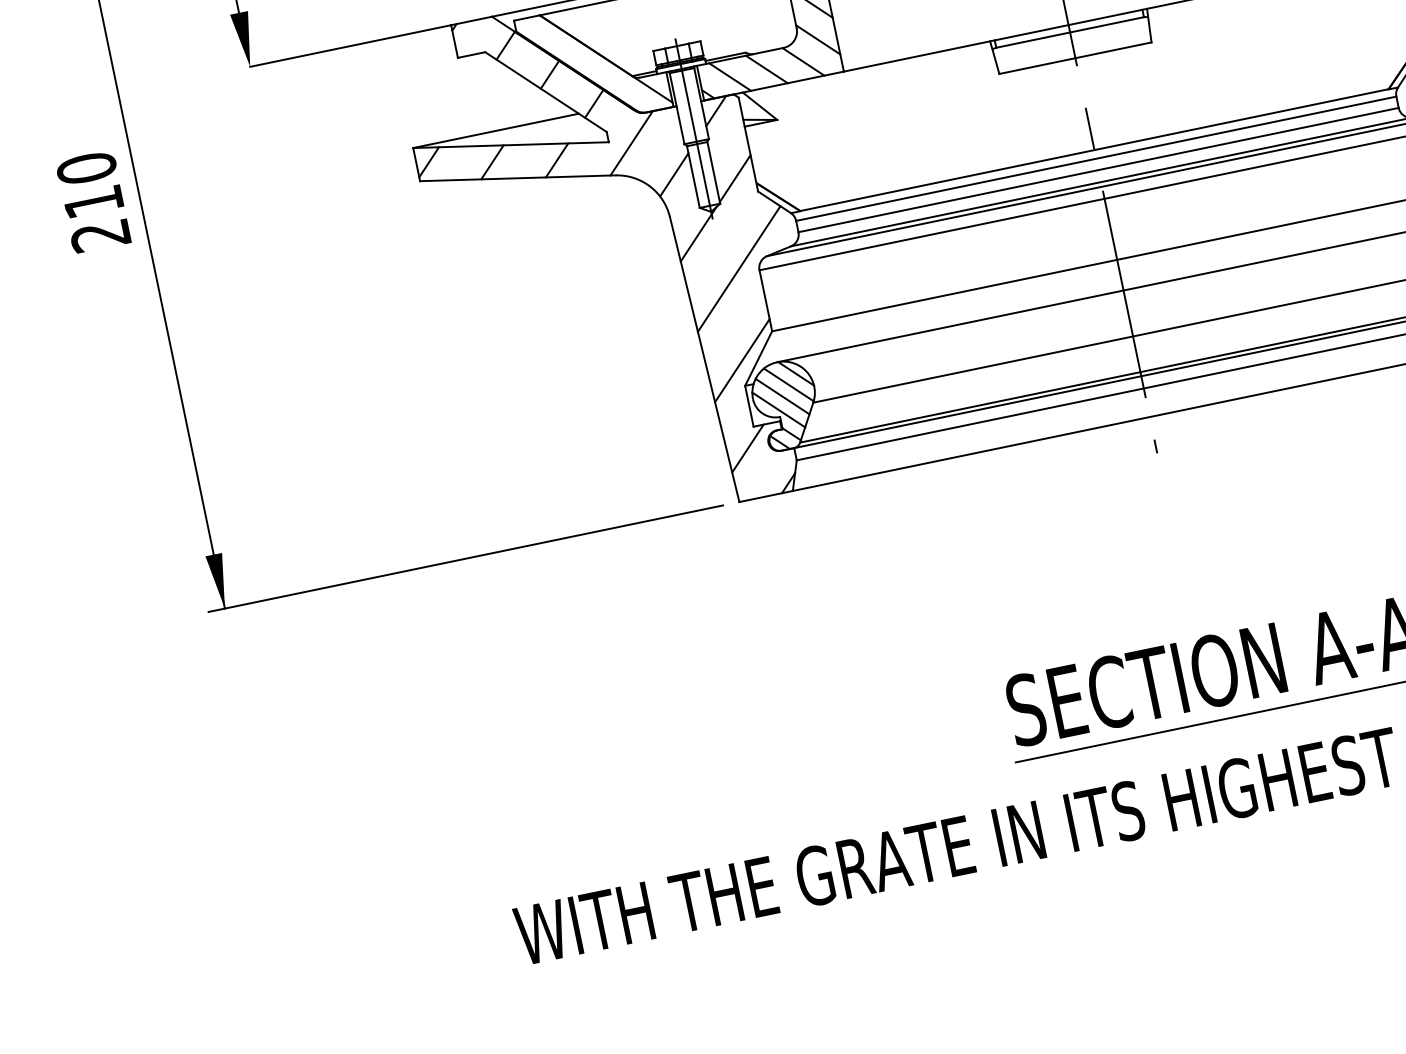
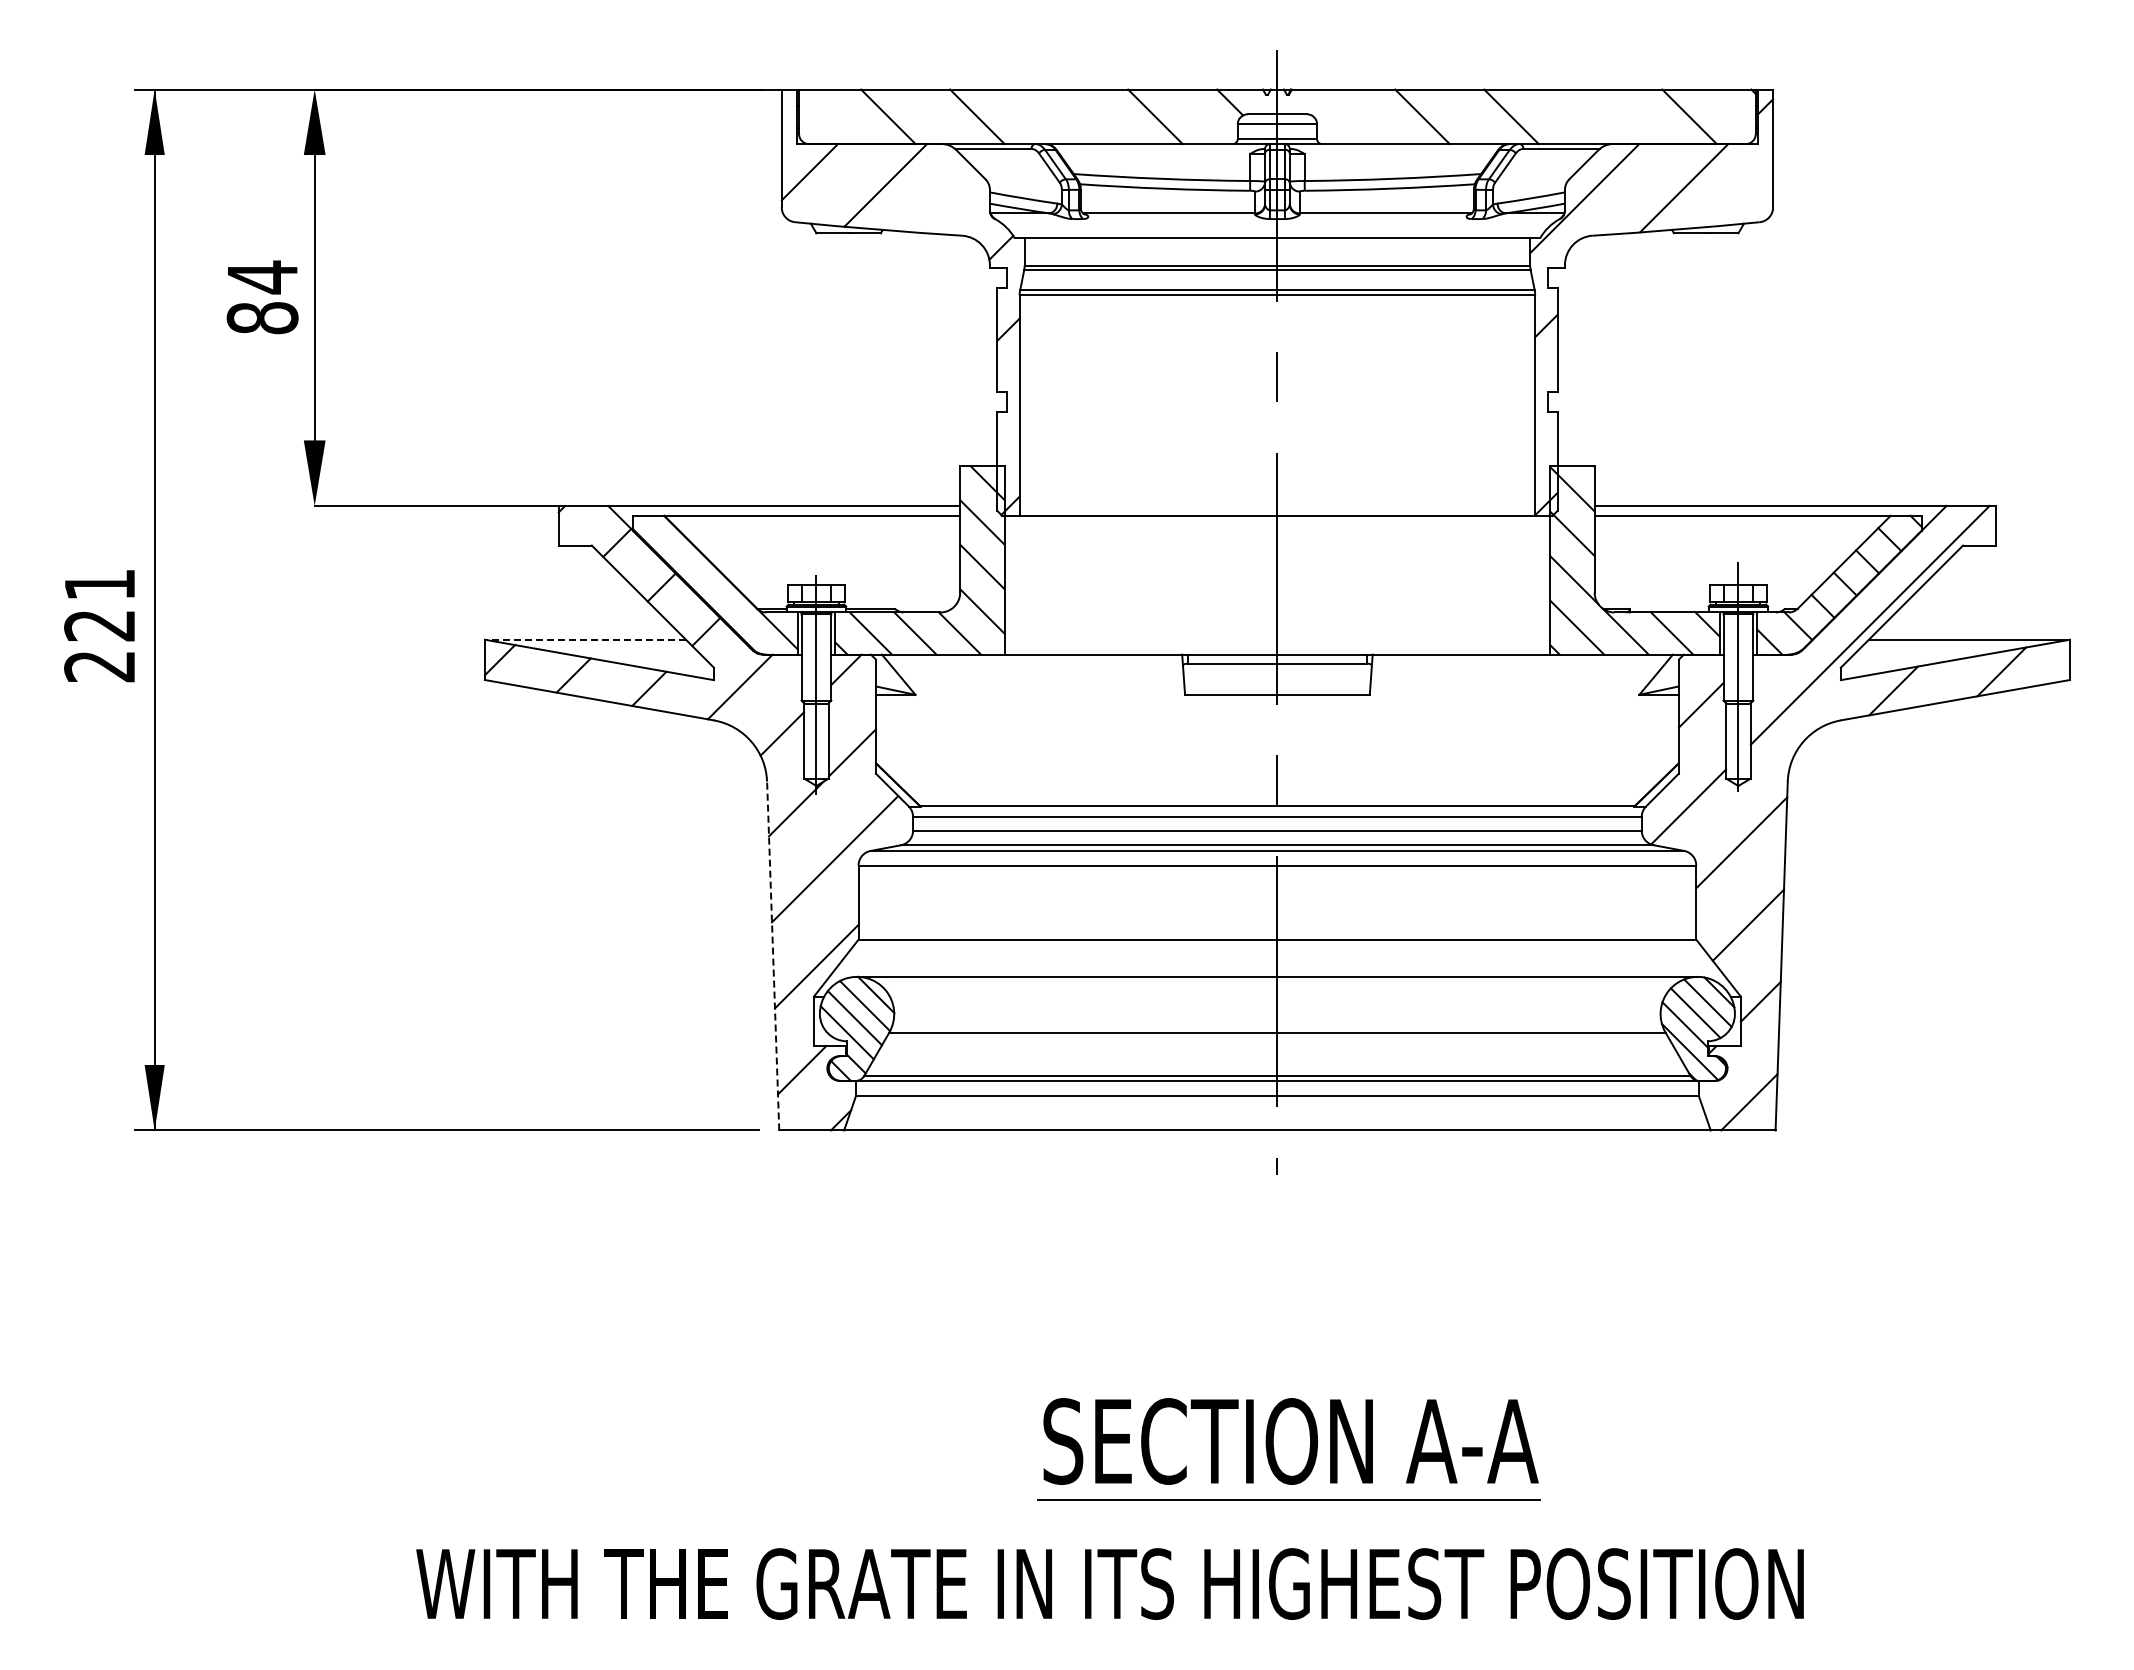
line: (496, 130) -> (585, 639), solid -> dashed
text: (89, 184) -> (99, 604), 210 -> 221
line: (704, 359) -> (773, 956), solid -> dashed

